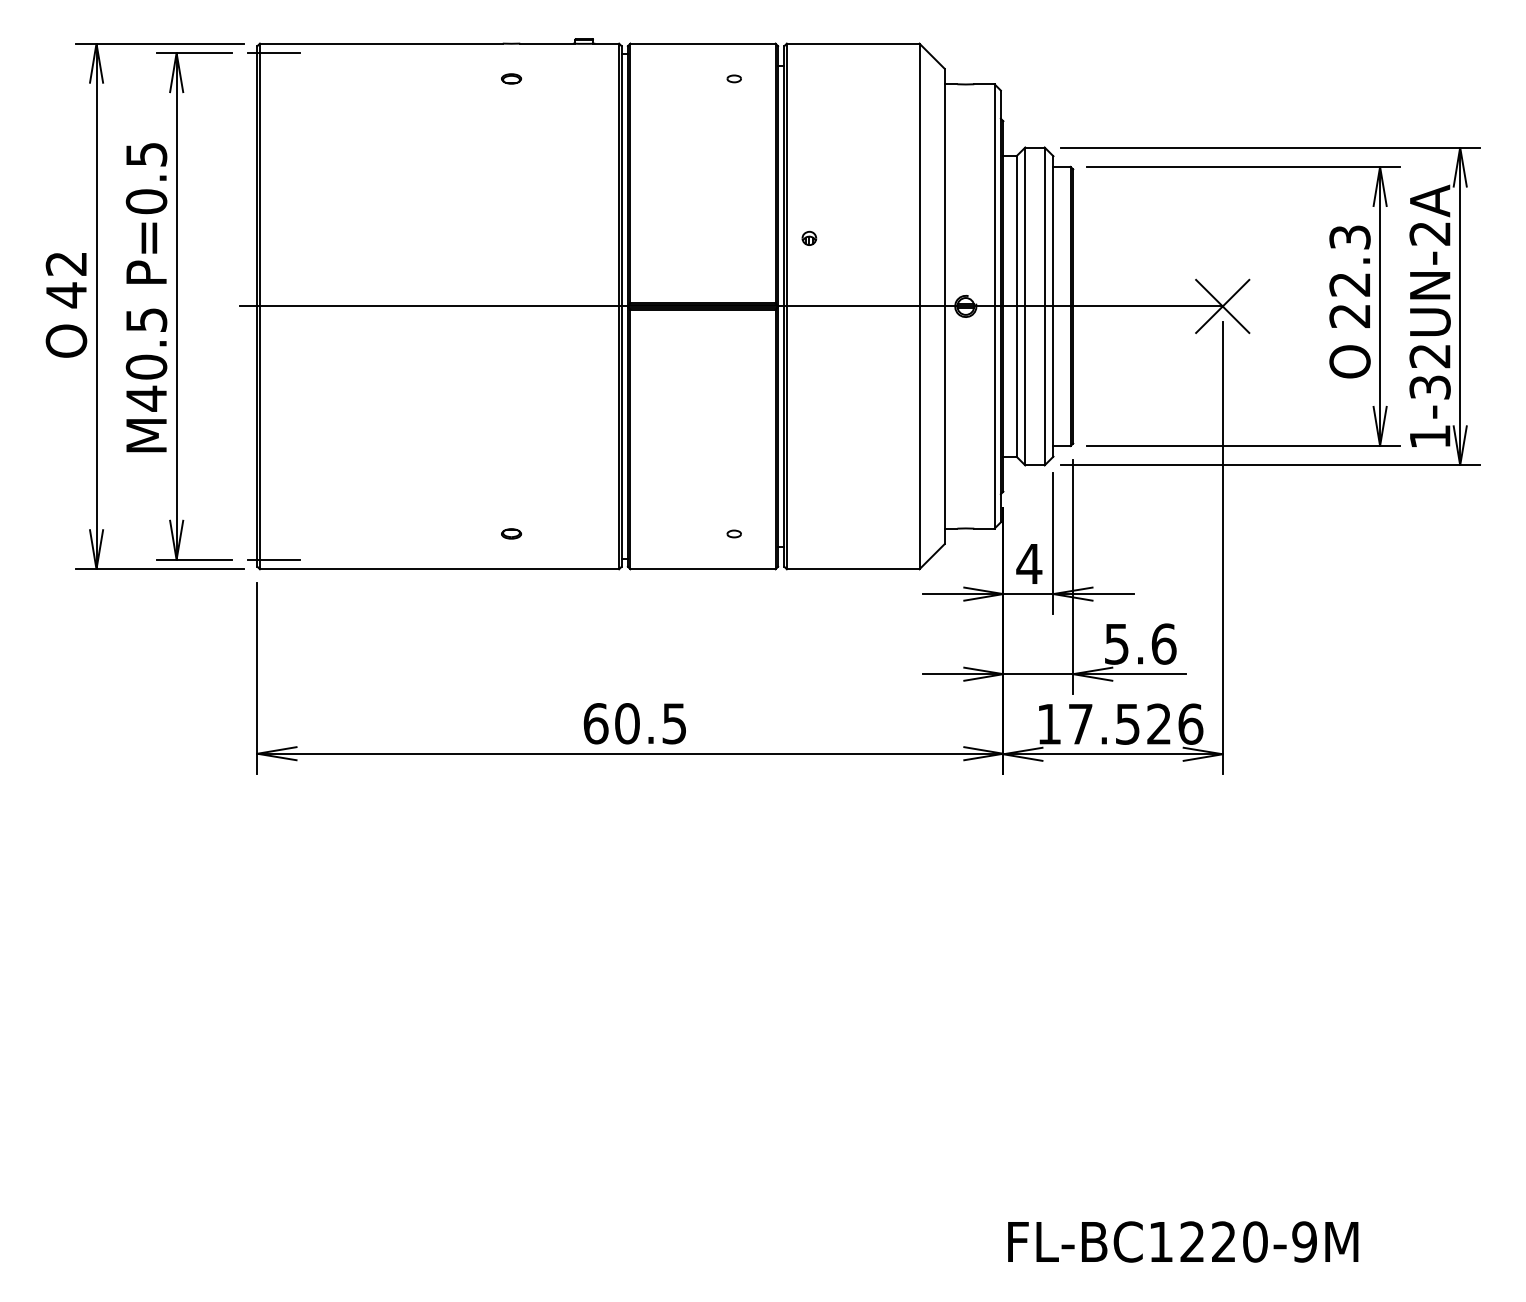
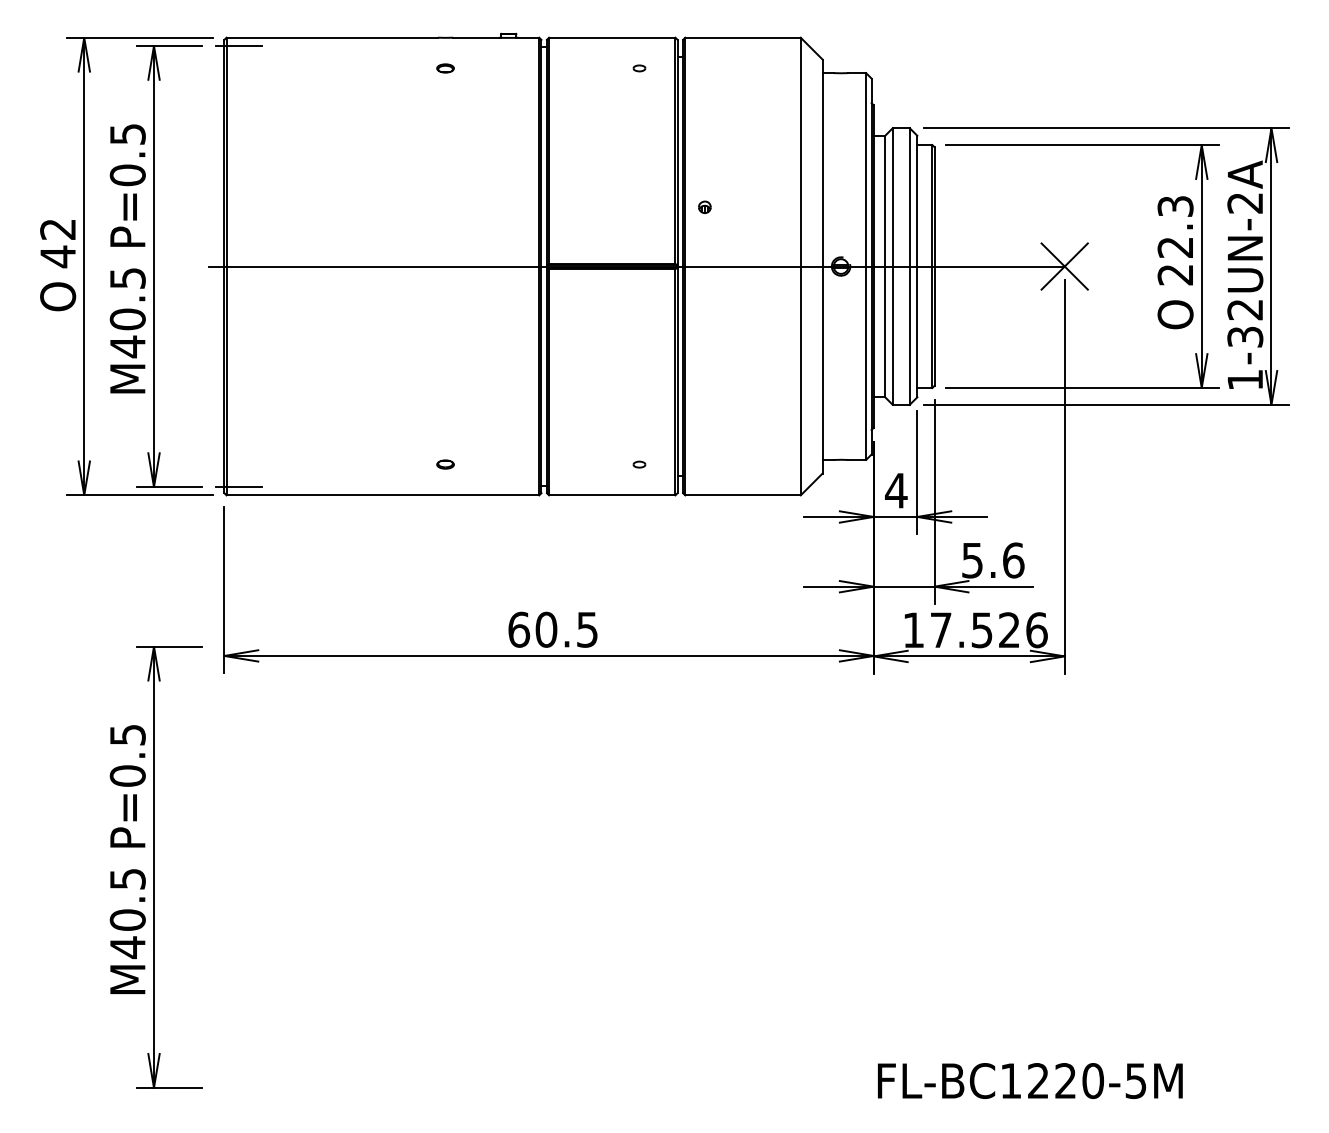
part: (178, 996) -> (155, 867), added
text: (1304, 1241) -> (1135, 1080), FL-BC1220-9M -> FL-BC1220-5M

